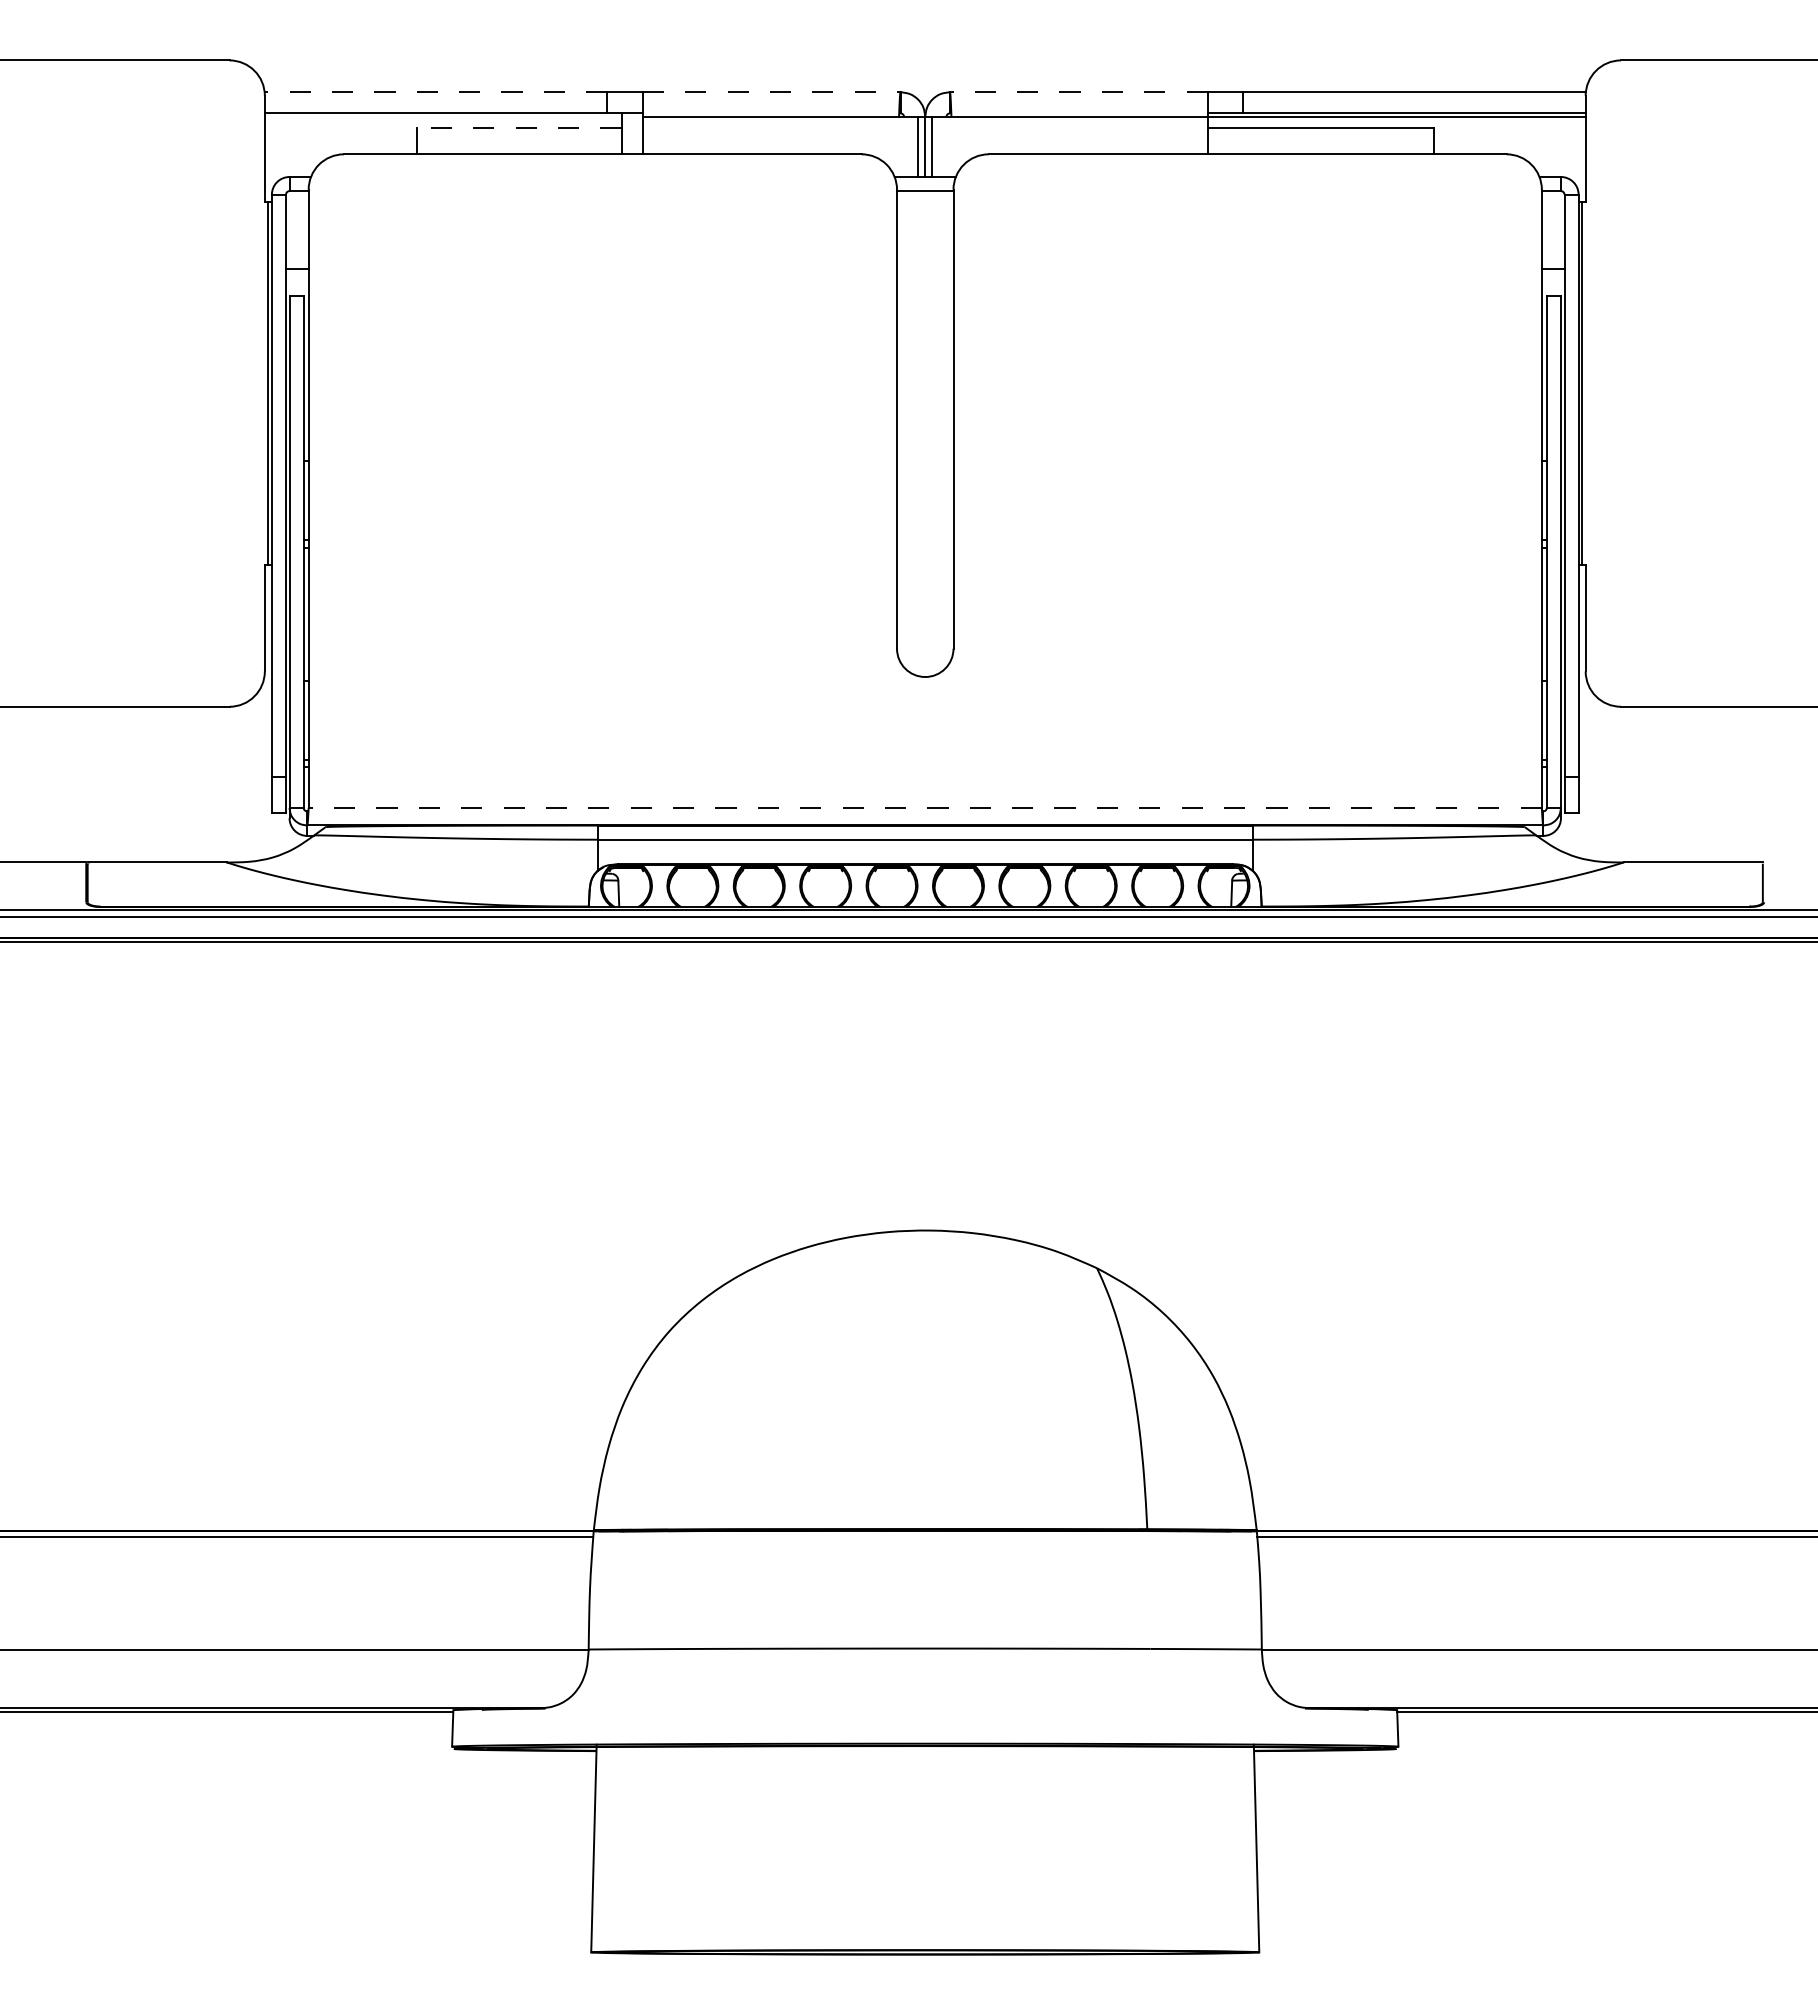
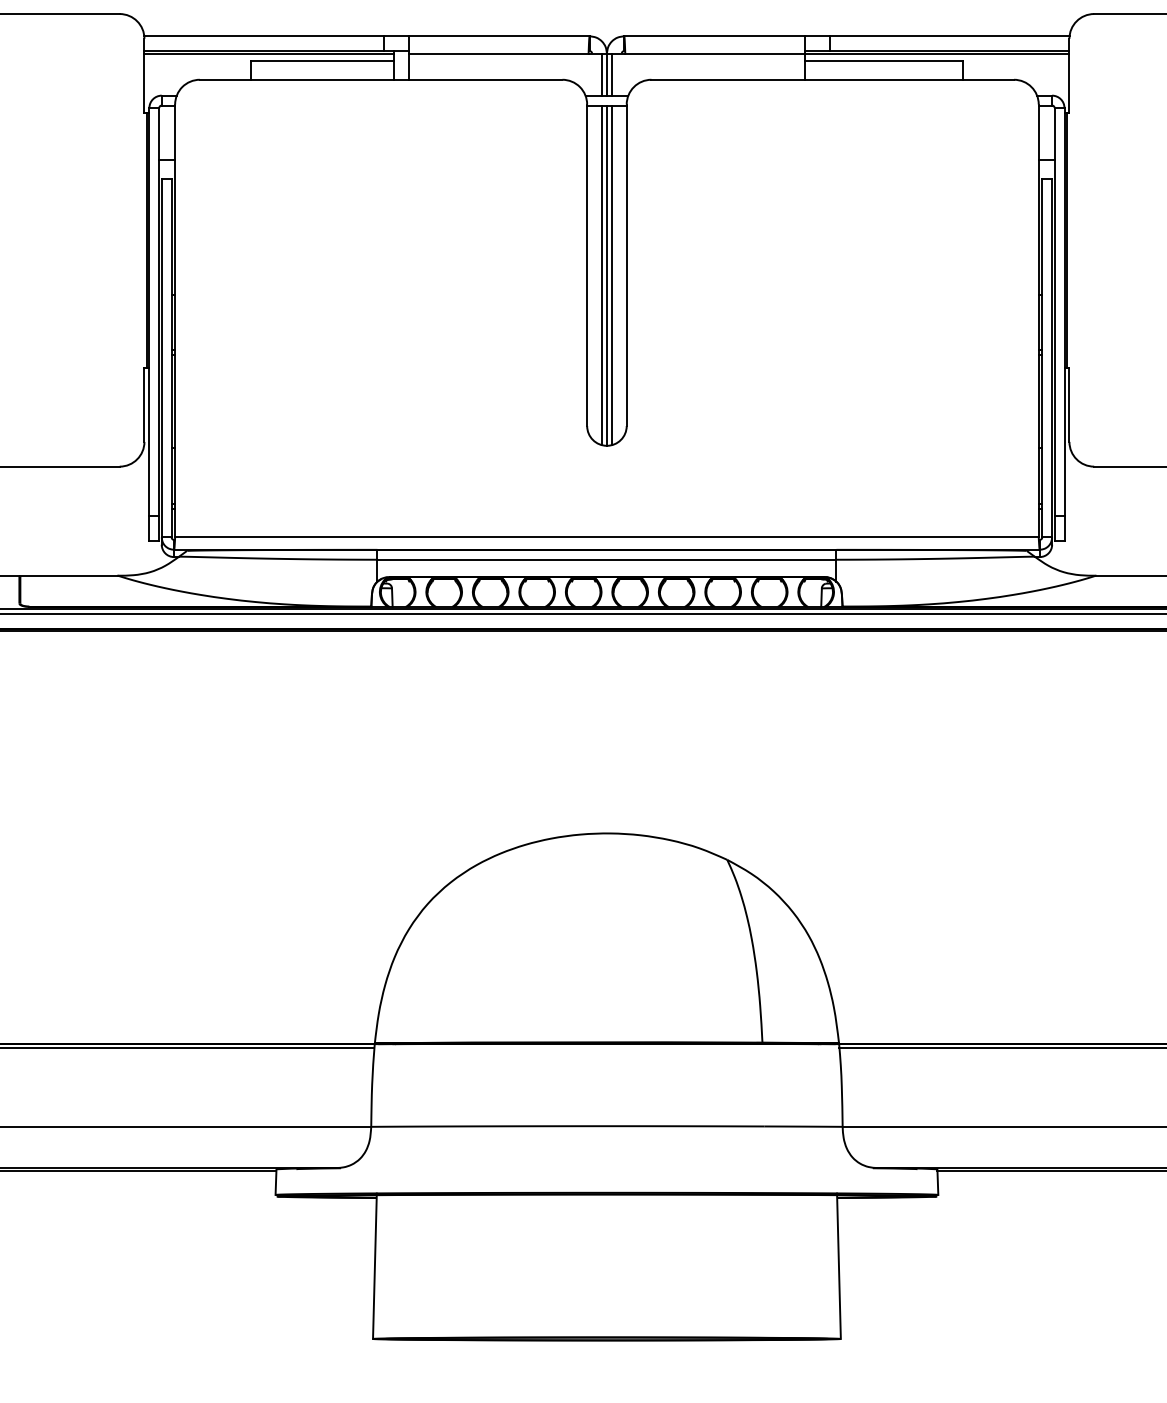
line: (435, 92) -> (263, 36), dashed -> solid
line: (771, 92) -> (499, 36), dashed -> solid
line: (1078, 92) -> (714, 36), dashed -> solid
line: (442, 116) -> (268, 53), added
line: (518, 127) -> (322, 60), dashed -> solid
line: (918, 433) -> (602, 275), added
line: (932, 433) -> (612, 275), added
line: (925, 434) -> (607, 275), added
line: (925, 807) -> (607, 537), dashed -> solid

